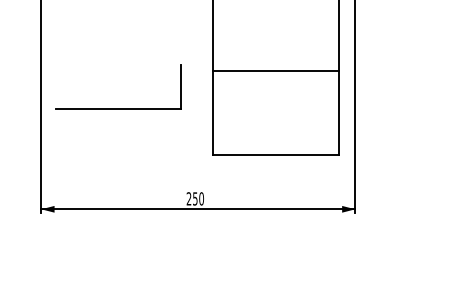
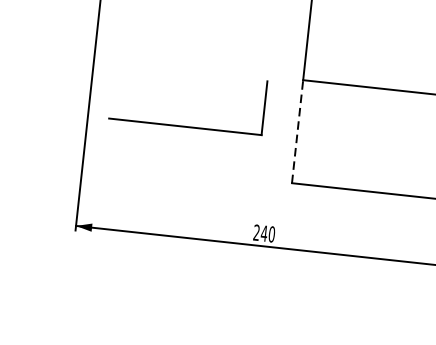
part: (118, 108) -> (185, 126), moved
line: (213, 112) -> (297, 131), solid -> dashed
text: (194, 198) -> (263, 233), 250 -> 240

